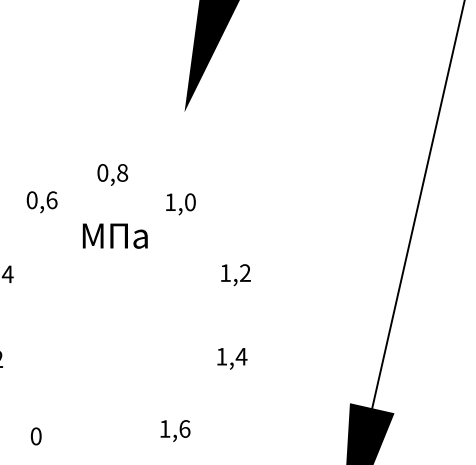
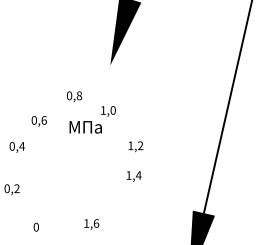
text: (40, 202) -> (38, 121), moved
text: (114, 236) -> (85, 127), moved
text: (231, 358) -> (133, 176), moved
text: (174, 430) -> (91, 224), moved

